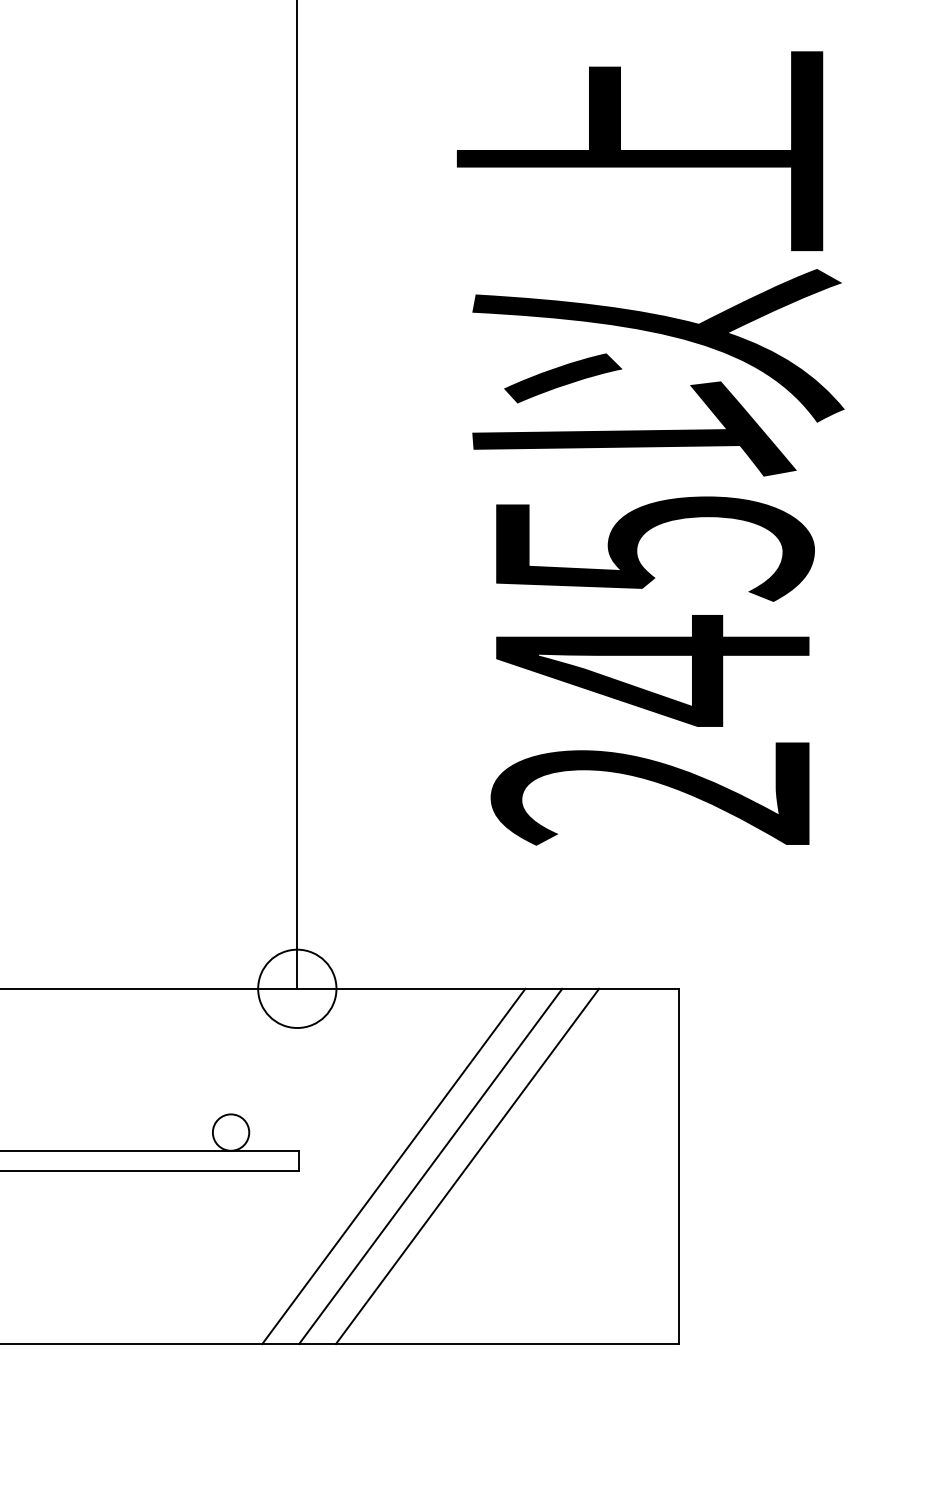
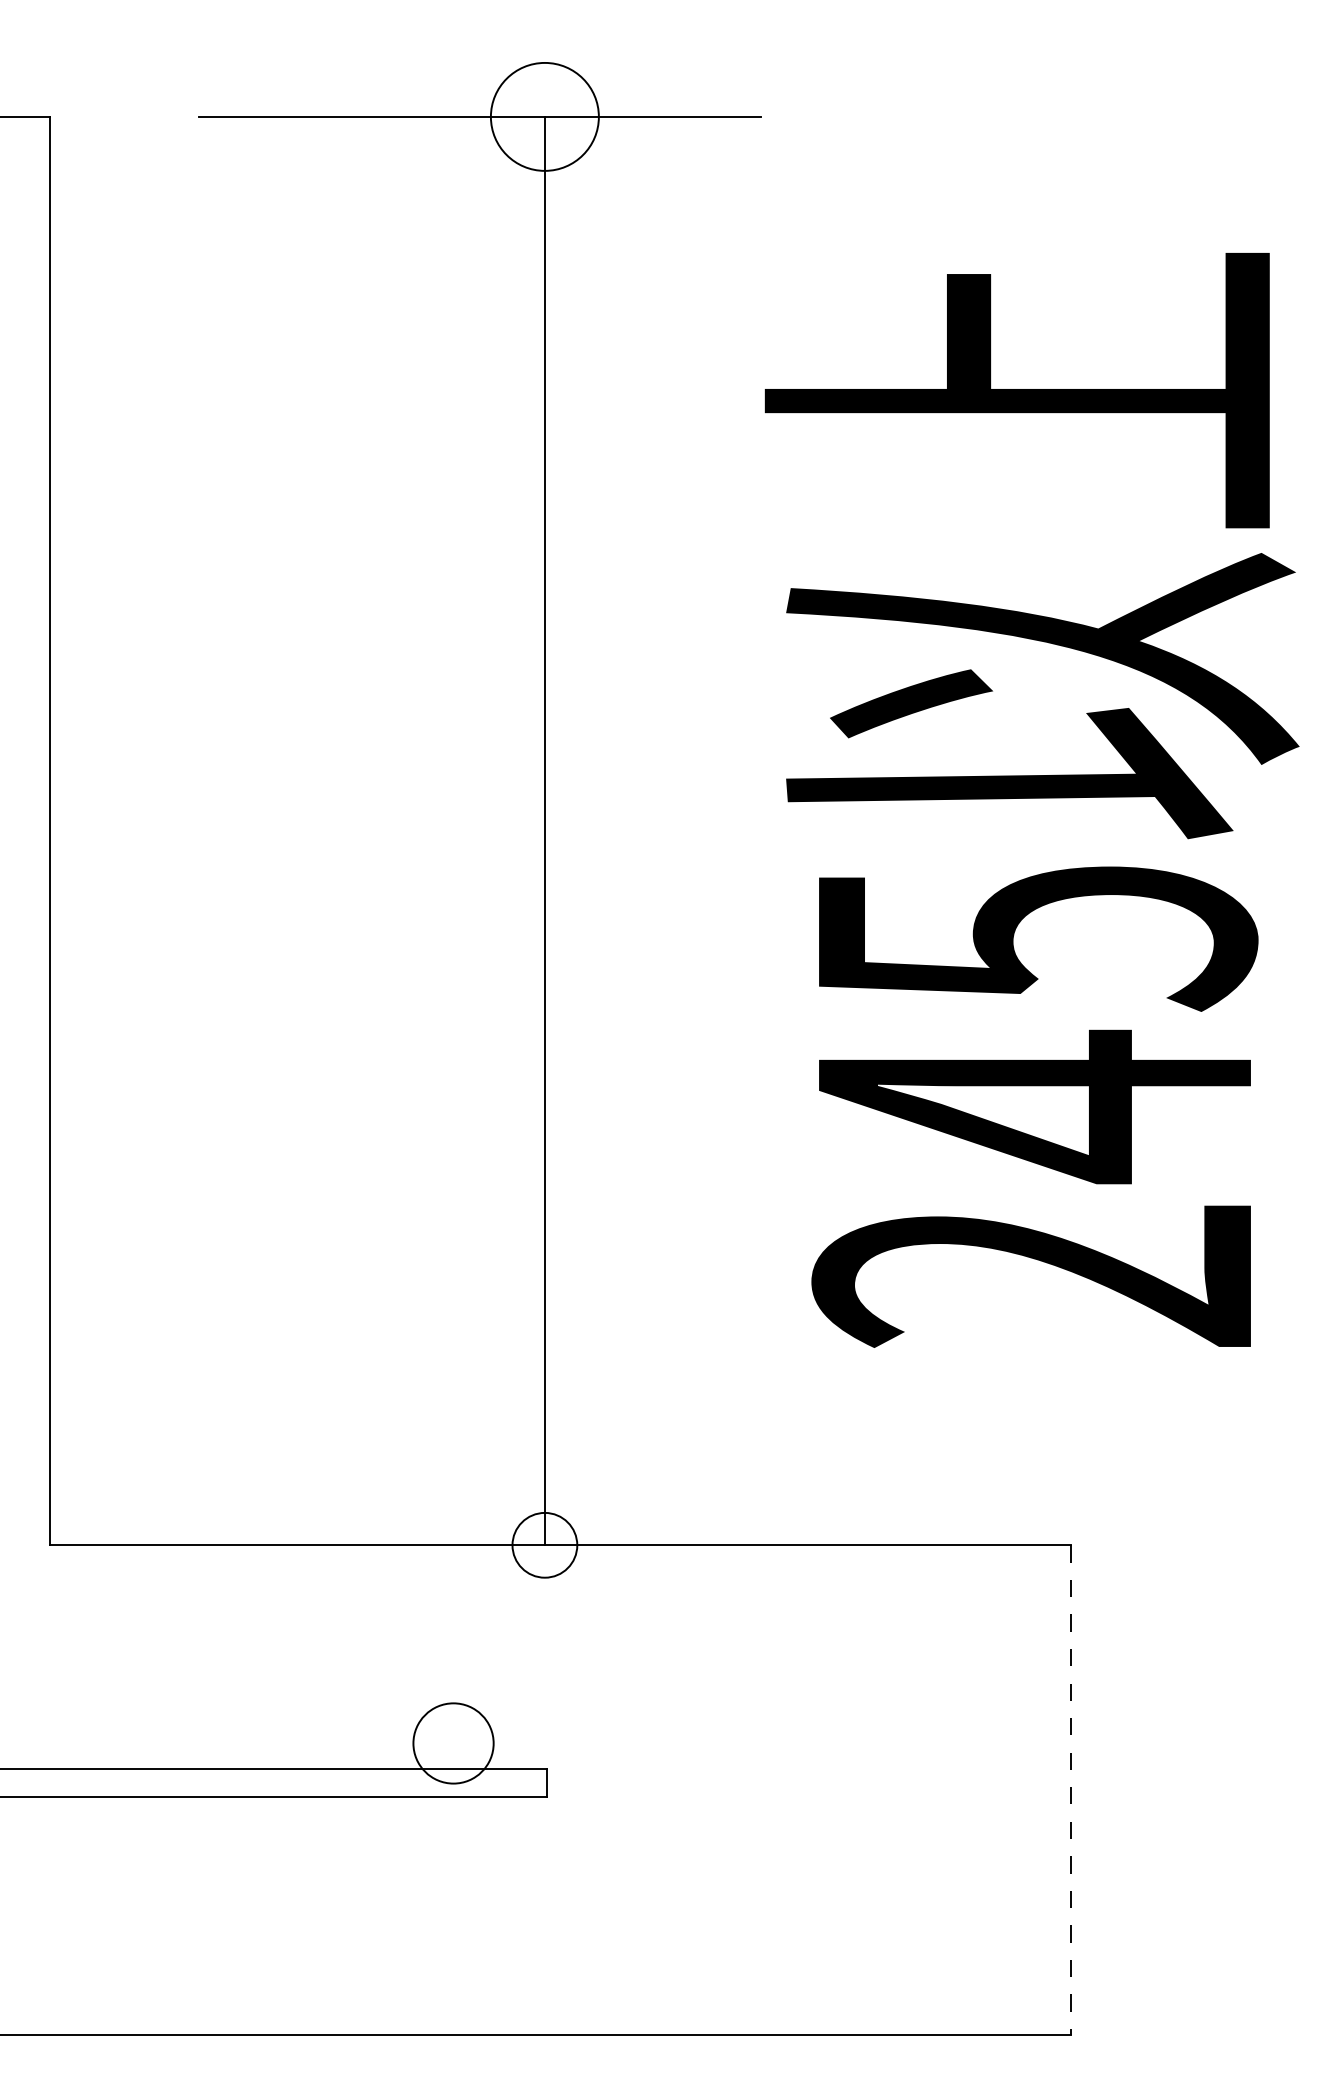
circle: (297, 988) -> (544, 1545), size x0.6
circle: (231, 1132) -> (453, 1743), size x1.6
line: (393, 1166) -> (677, 1790), removed
line: (430, 1166) -> (728, 1790), removed
line: (467, 1166) -> (779, 1790), removed
line: (678, 1166) -> (1070, 1790), solid -> dashed

